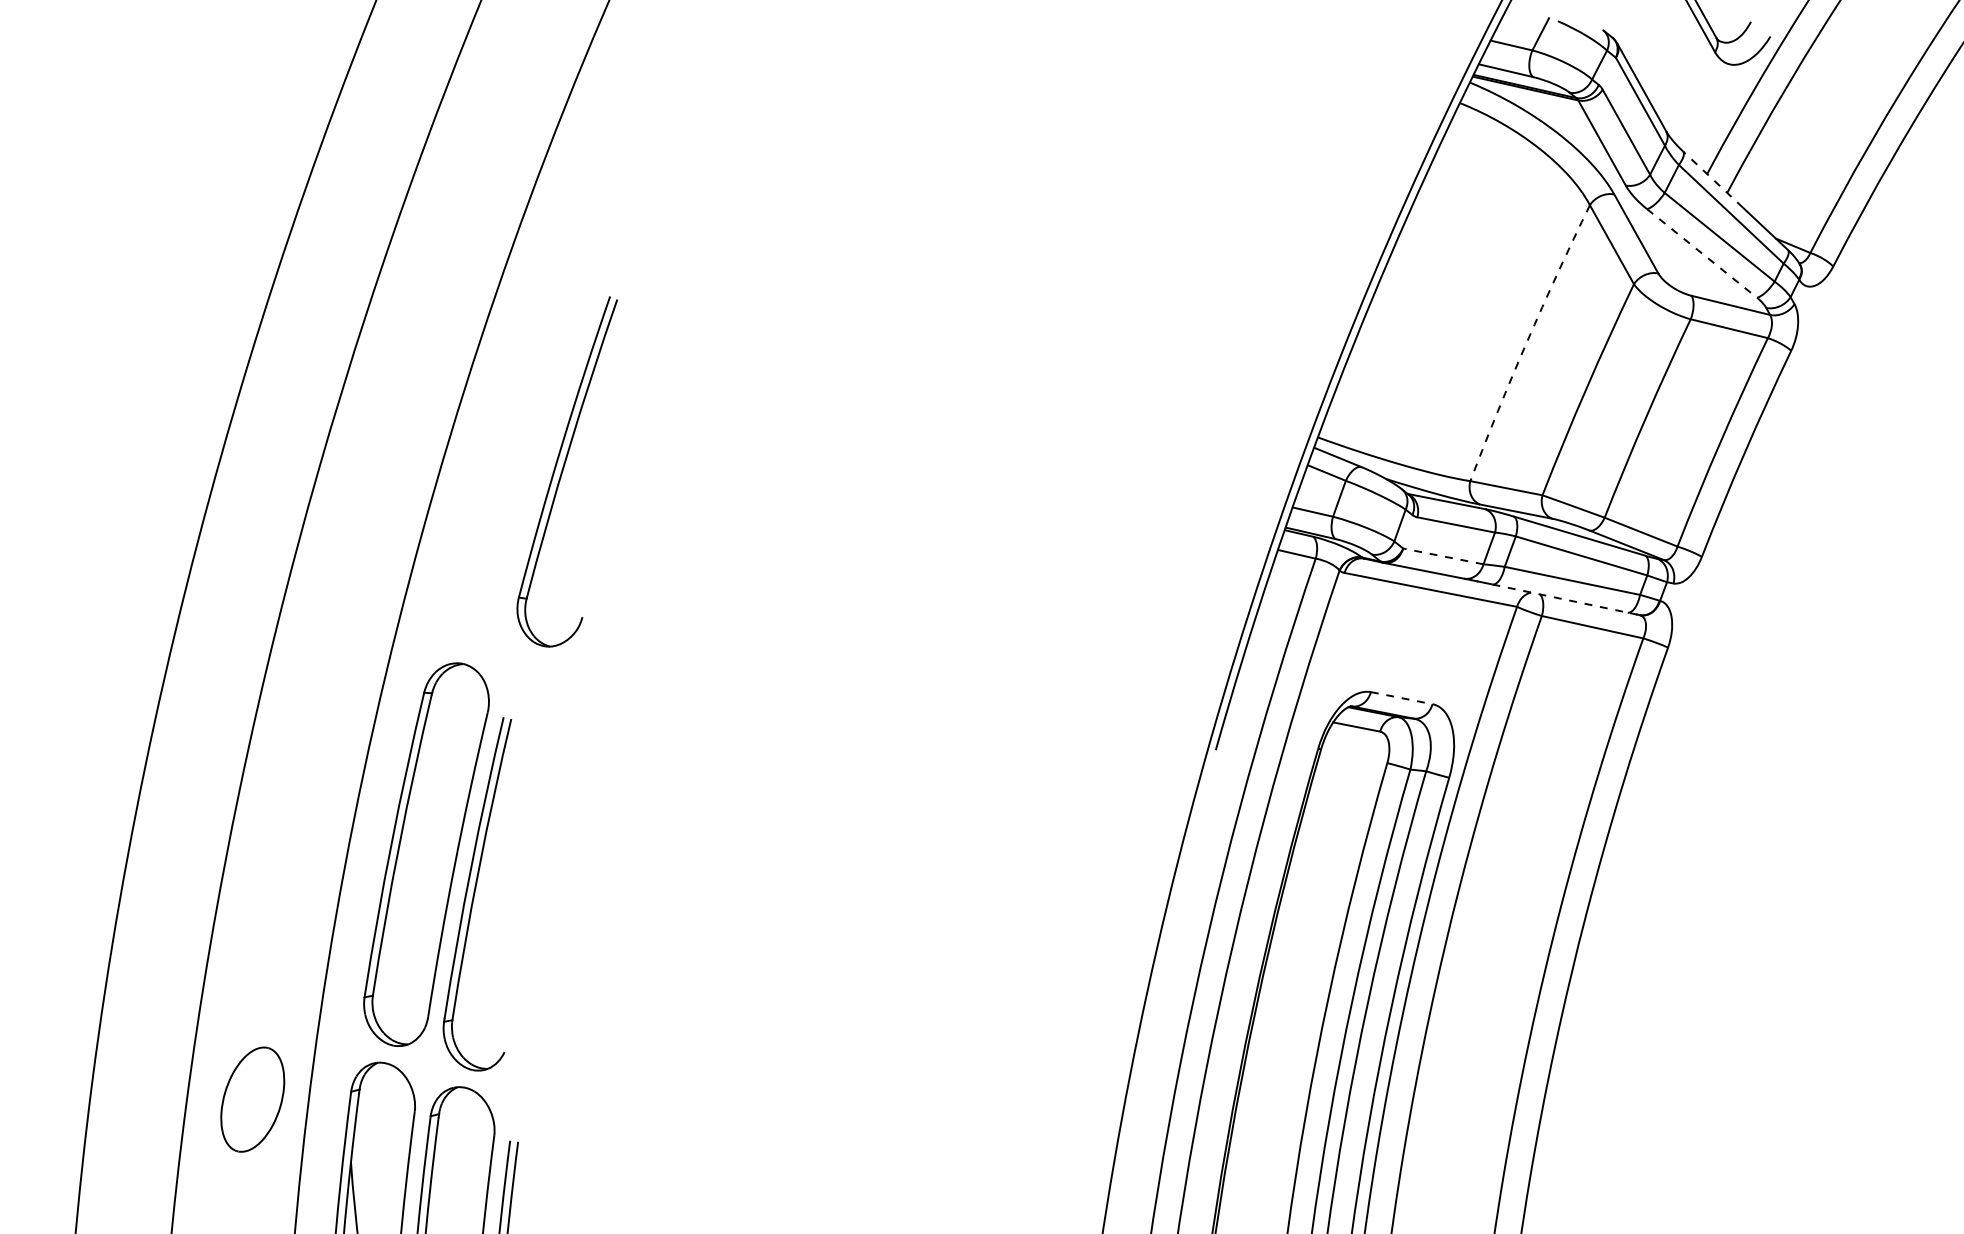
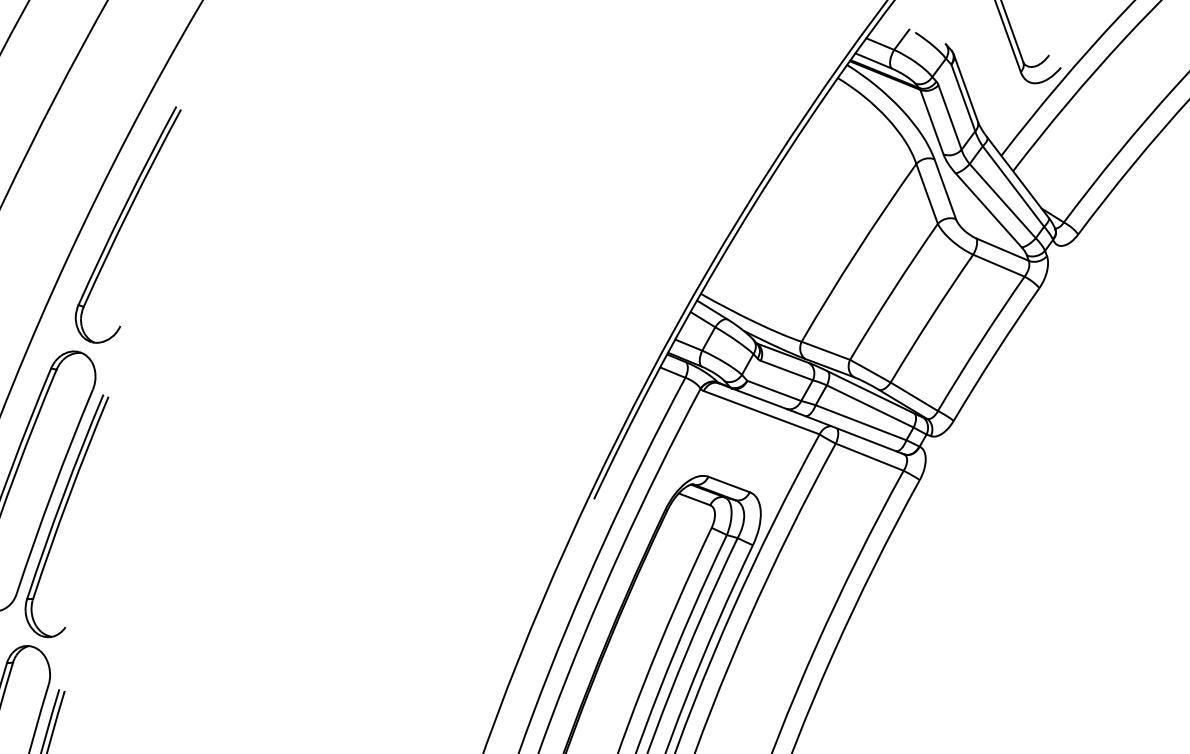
line: (1712, 179) -> (1004, 160), dashed -> solid
line: (1702, 253) -> (988, 210), dashed -> solid
arc: (1527, 341) -> (857, 251), dashed -> solid
part: (566, 471) -> (126, 223), moved
line: (1443, 556) -> (774, 390), dashed -> solid
line: (1561, 598) -> (851, 433), dashed -> solid
line: (1402, 698) -> (729, 484), dashed -> solid

